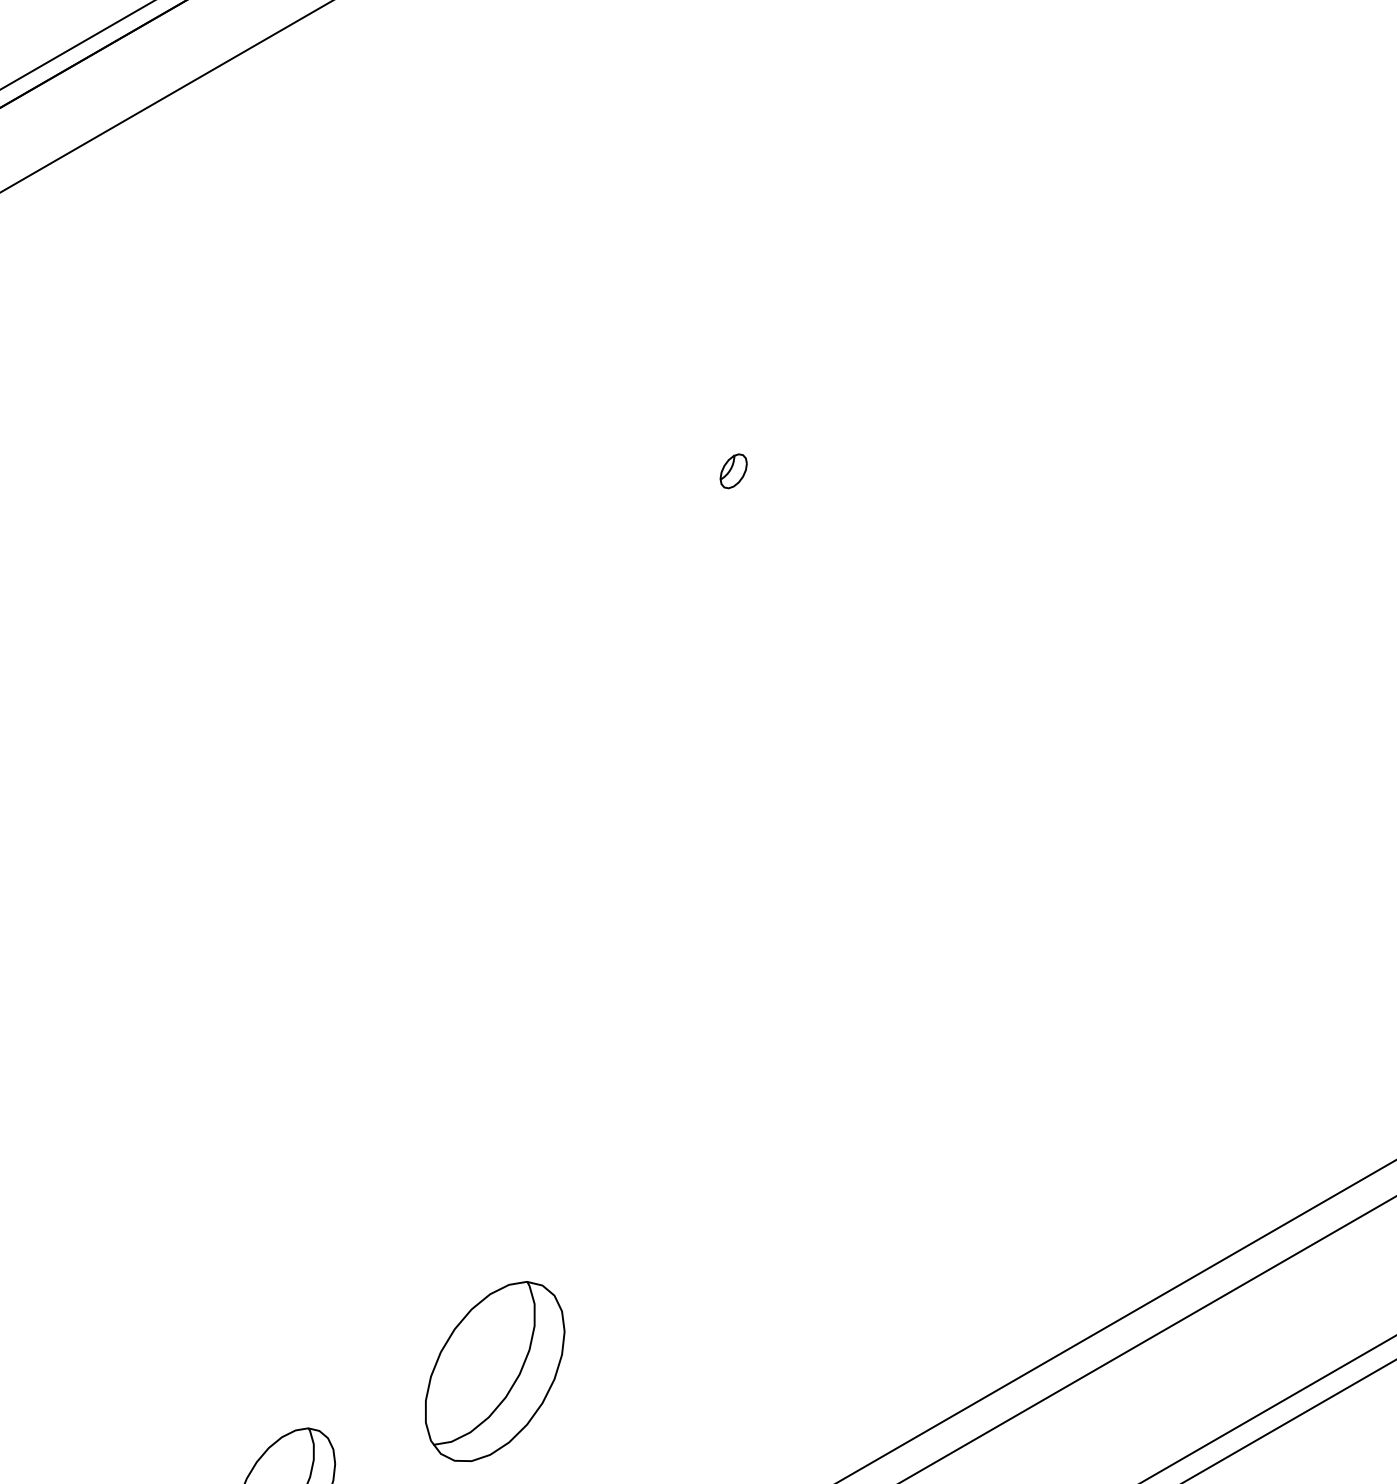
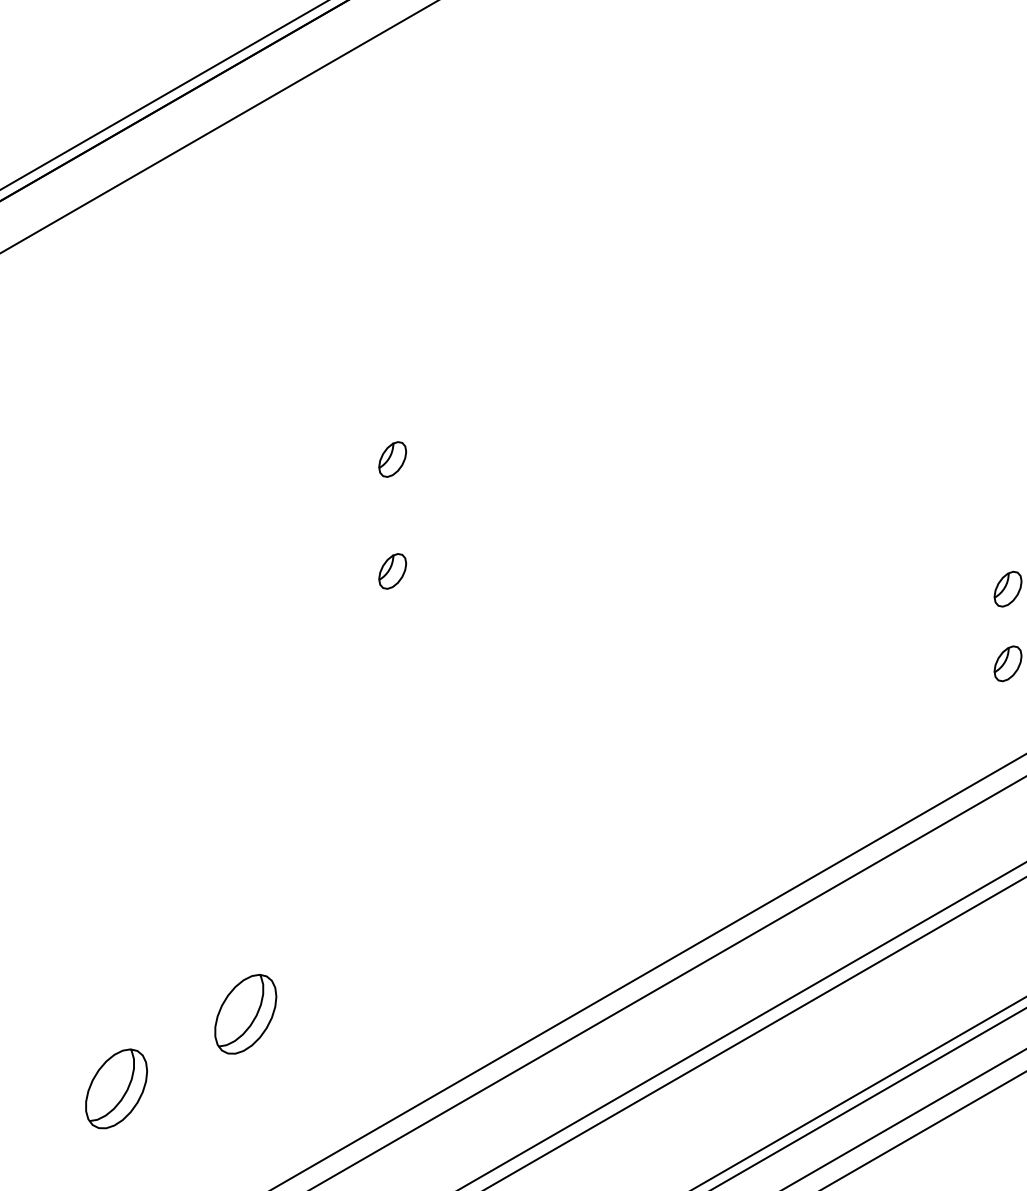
part: (733, 471) -> (392, 459), size x1.67
part: (733, 653) -> (392, 571), added
part: (494, 1370) -> (245, 1013), size x0.71

